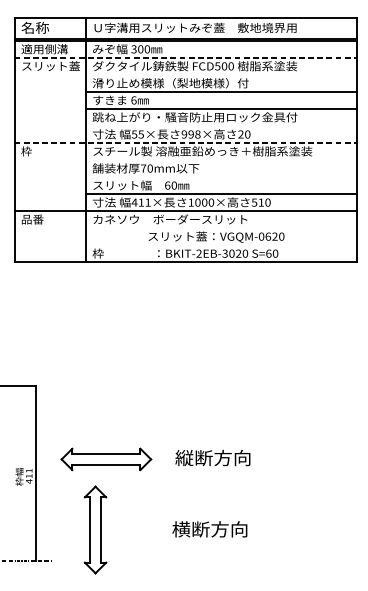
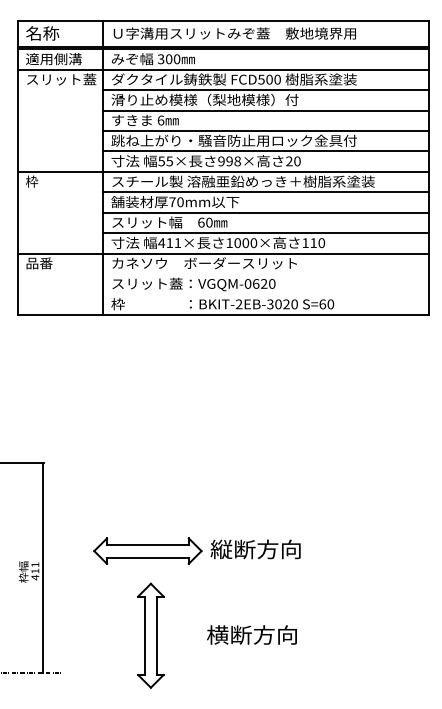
line: (186, 57) -> (223, 69), dashed -> solid
line: (221, 75) -> (265, 90), added
line: (221, 126) -> (265, 151), added
line: (186, 142) -> (223, 171), dashed -> solid
line: (221, 160) -> (265, 192), added
line: (221, 177) -> (265, 212), added
text: (254, 202) -> (305, 243), 510 -> 110
text: (216, 237) -> (193, 284), moved
part: (106, 458) -> (147, 550), moved
part: (95, 529) -> (150, 635), moved

